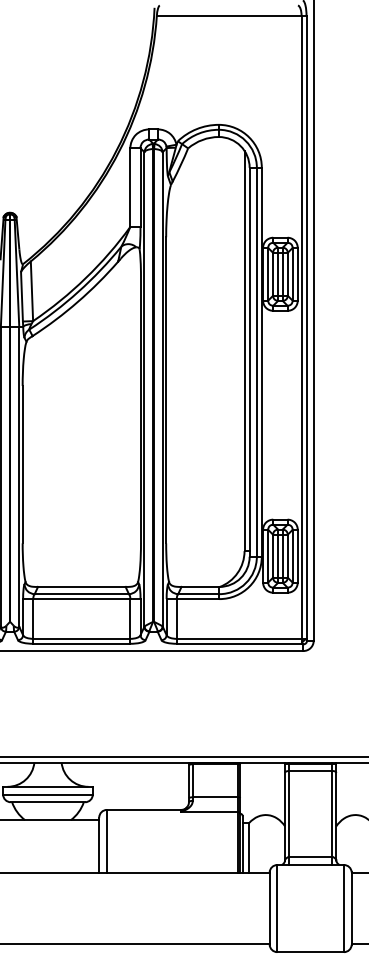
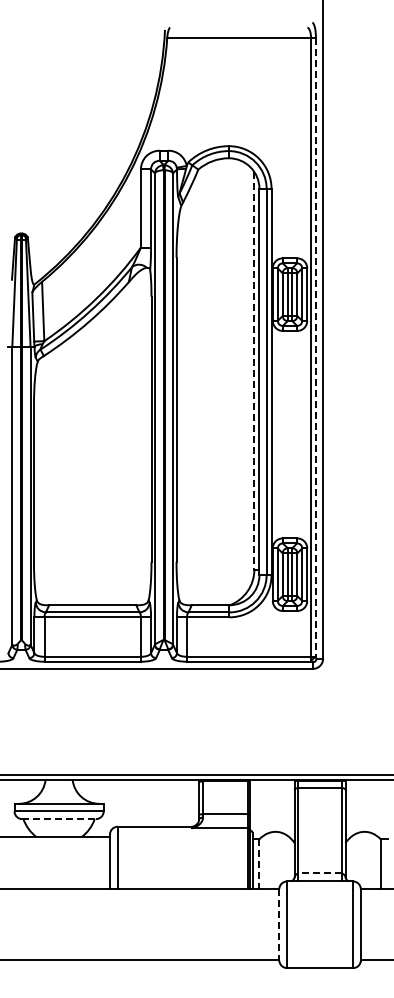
line: (306, 327) -> (315, 347), solid -> dashed
line: (244, 350) -> (254, 370), solid -> dashed
line: (48, 802) -> (59, 819), solid -> dashed
line: (249, 847) -> (259, 864), solid -> dashed
line: (311, 856) -> (320, 873), solid -> dashed
line: (269, 909) -> (279, 925), solid -> dashed

